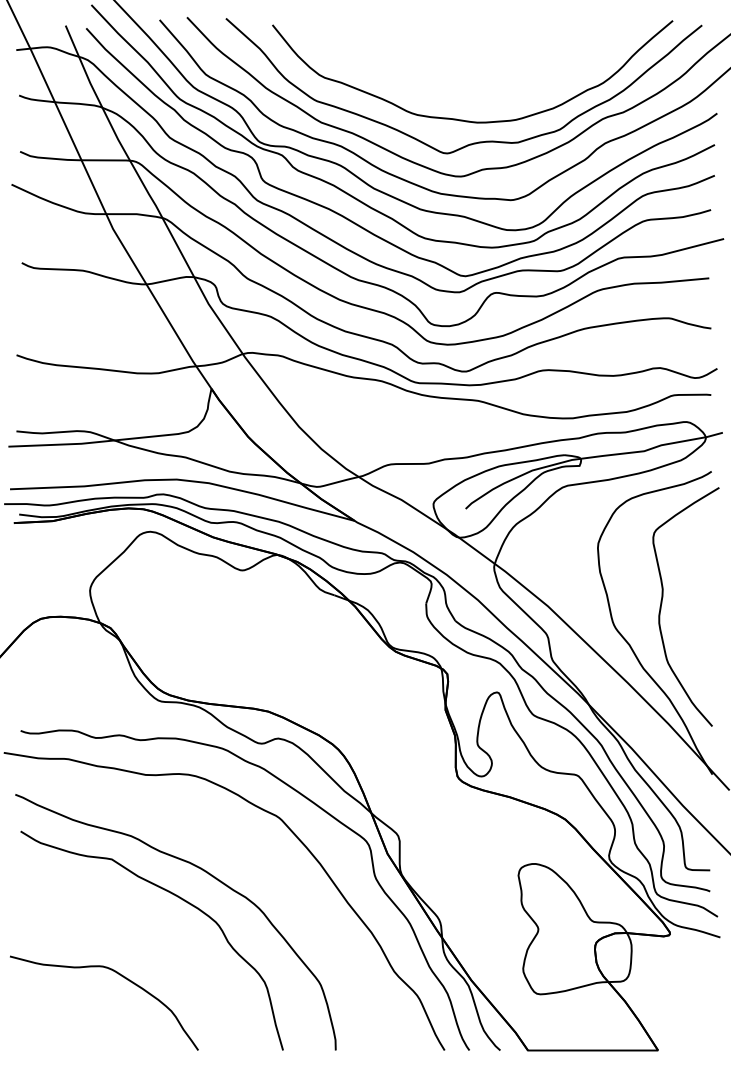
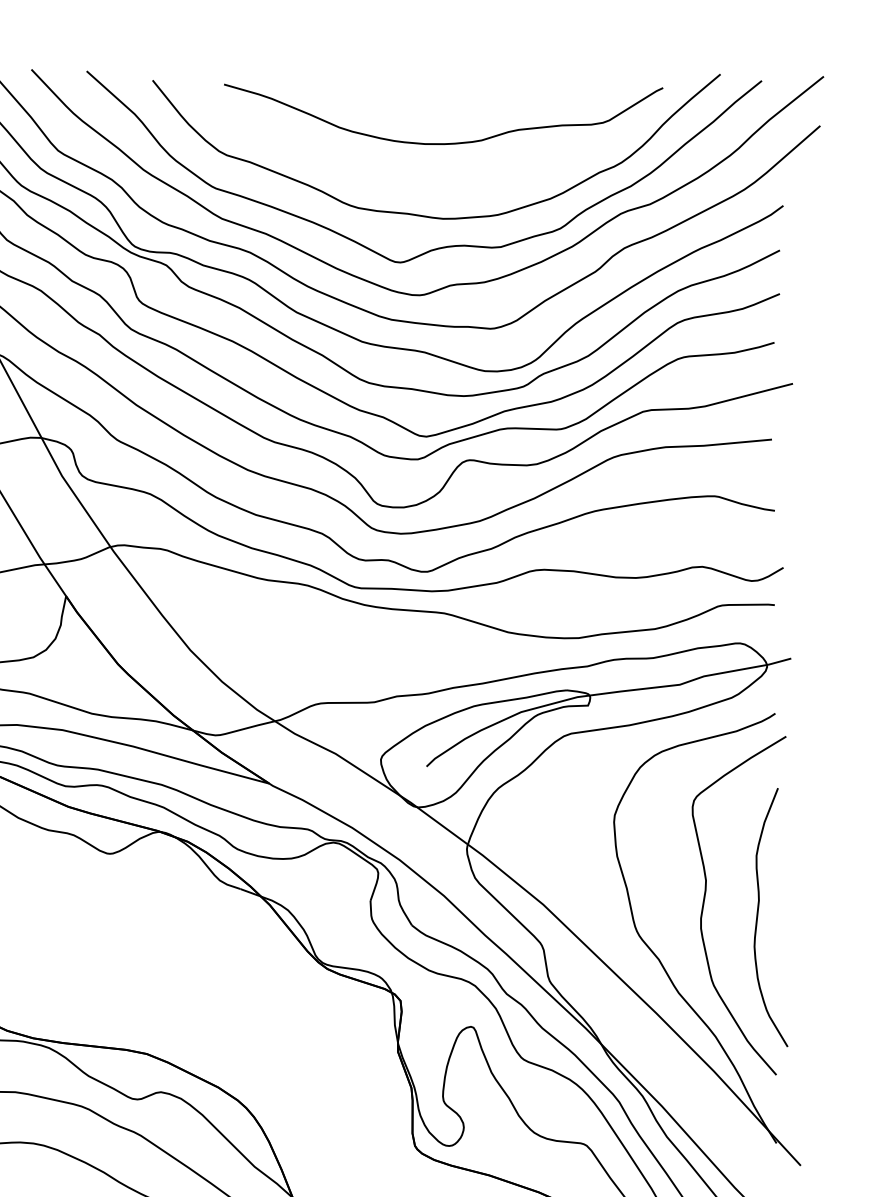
curve: (481, 68) -> (449, 142), added
curve: (700, 611) -> (759, 912), added

